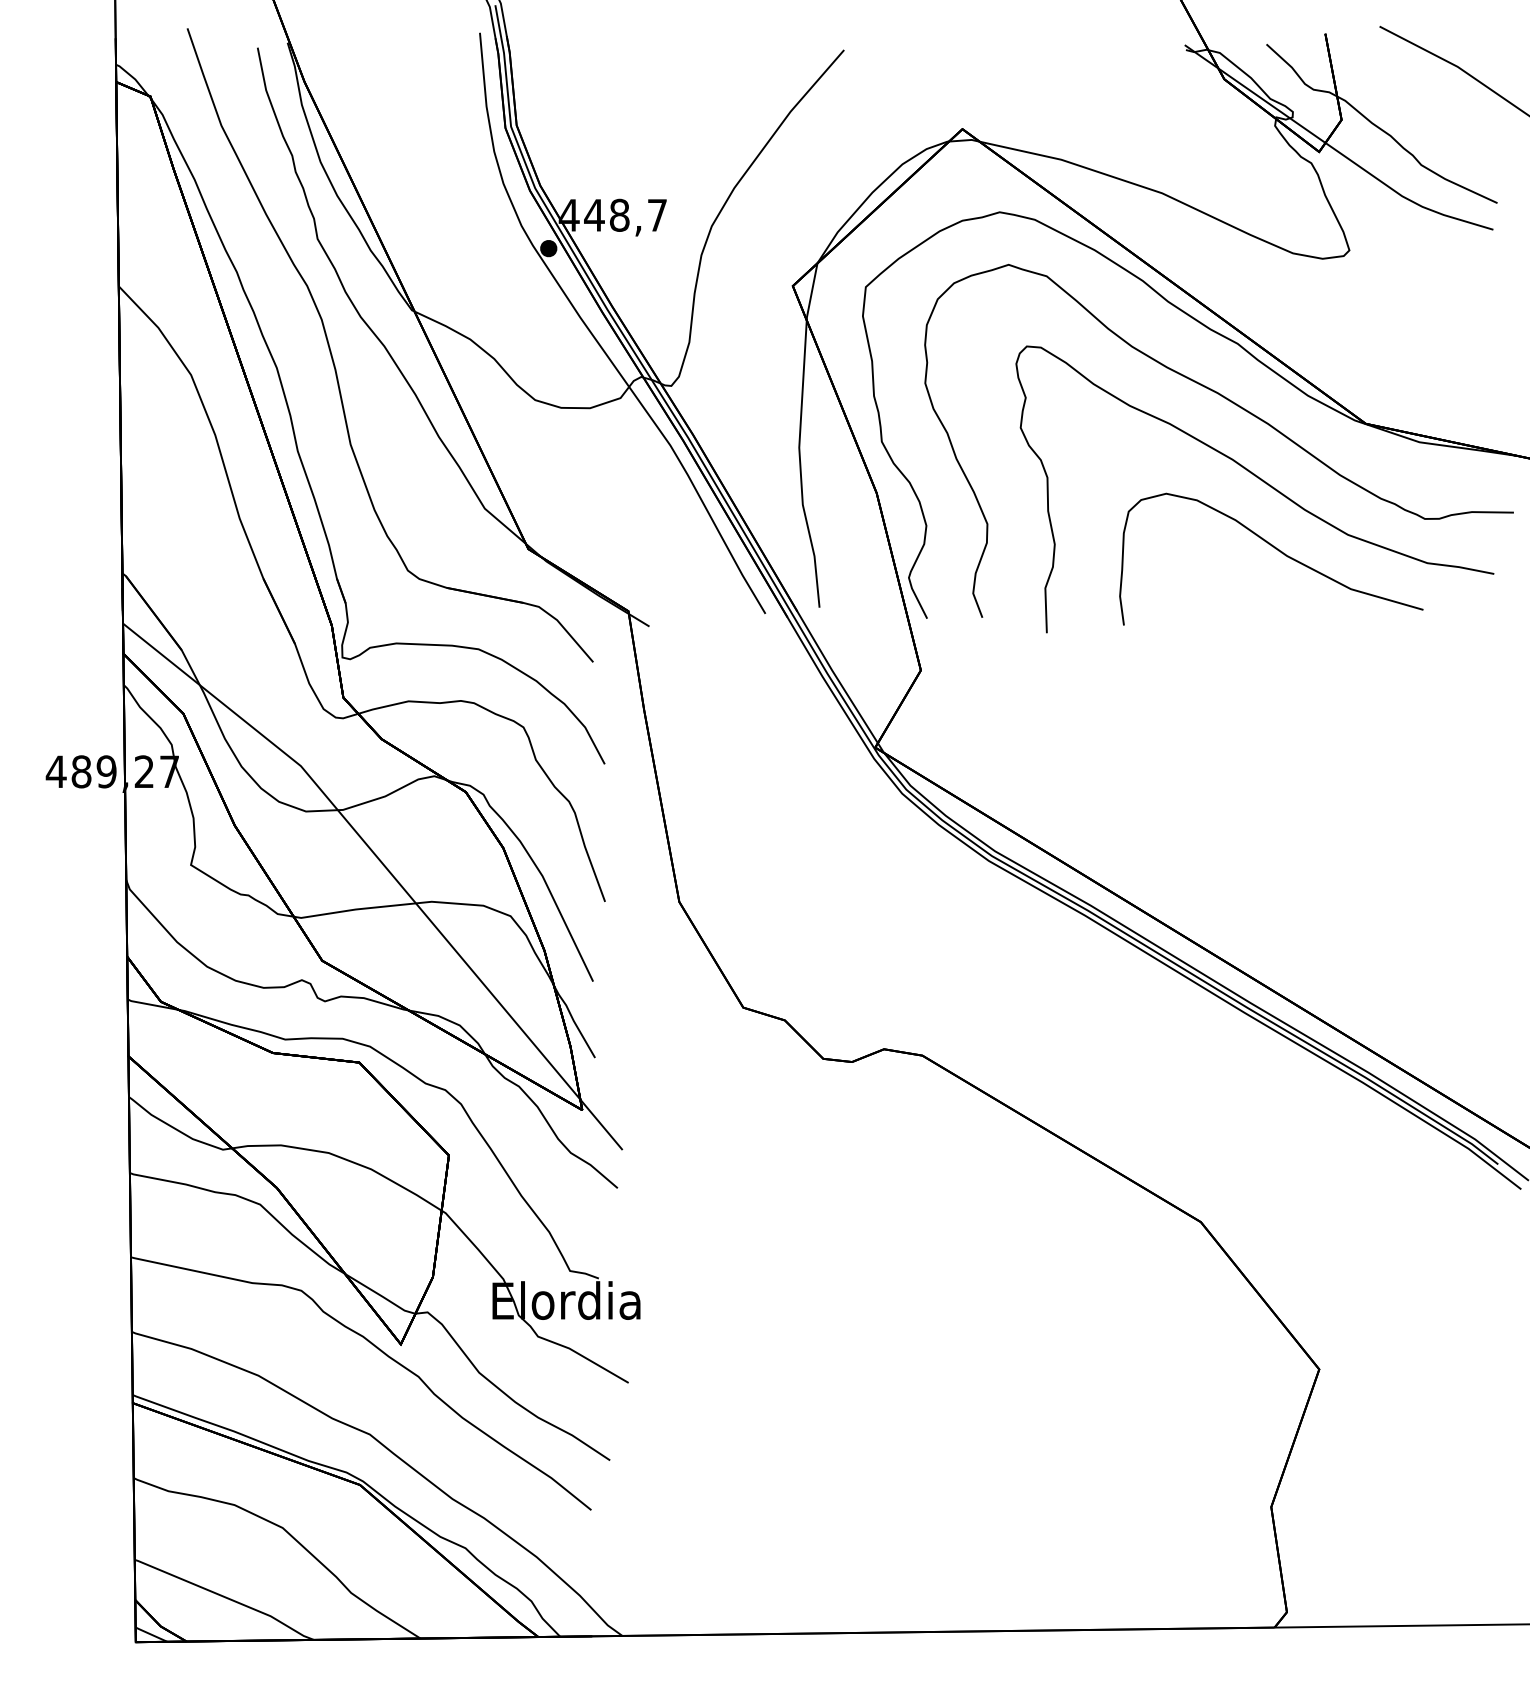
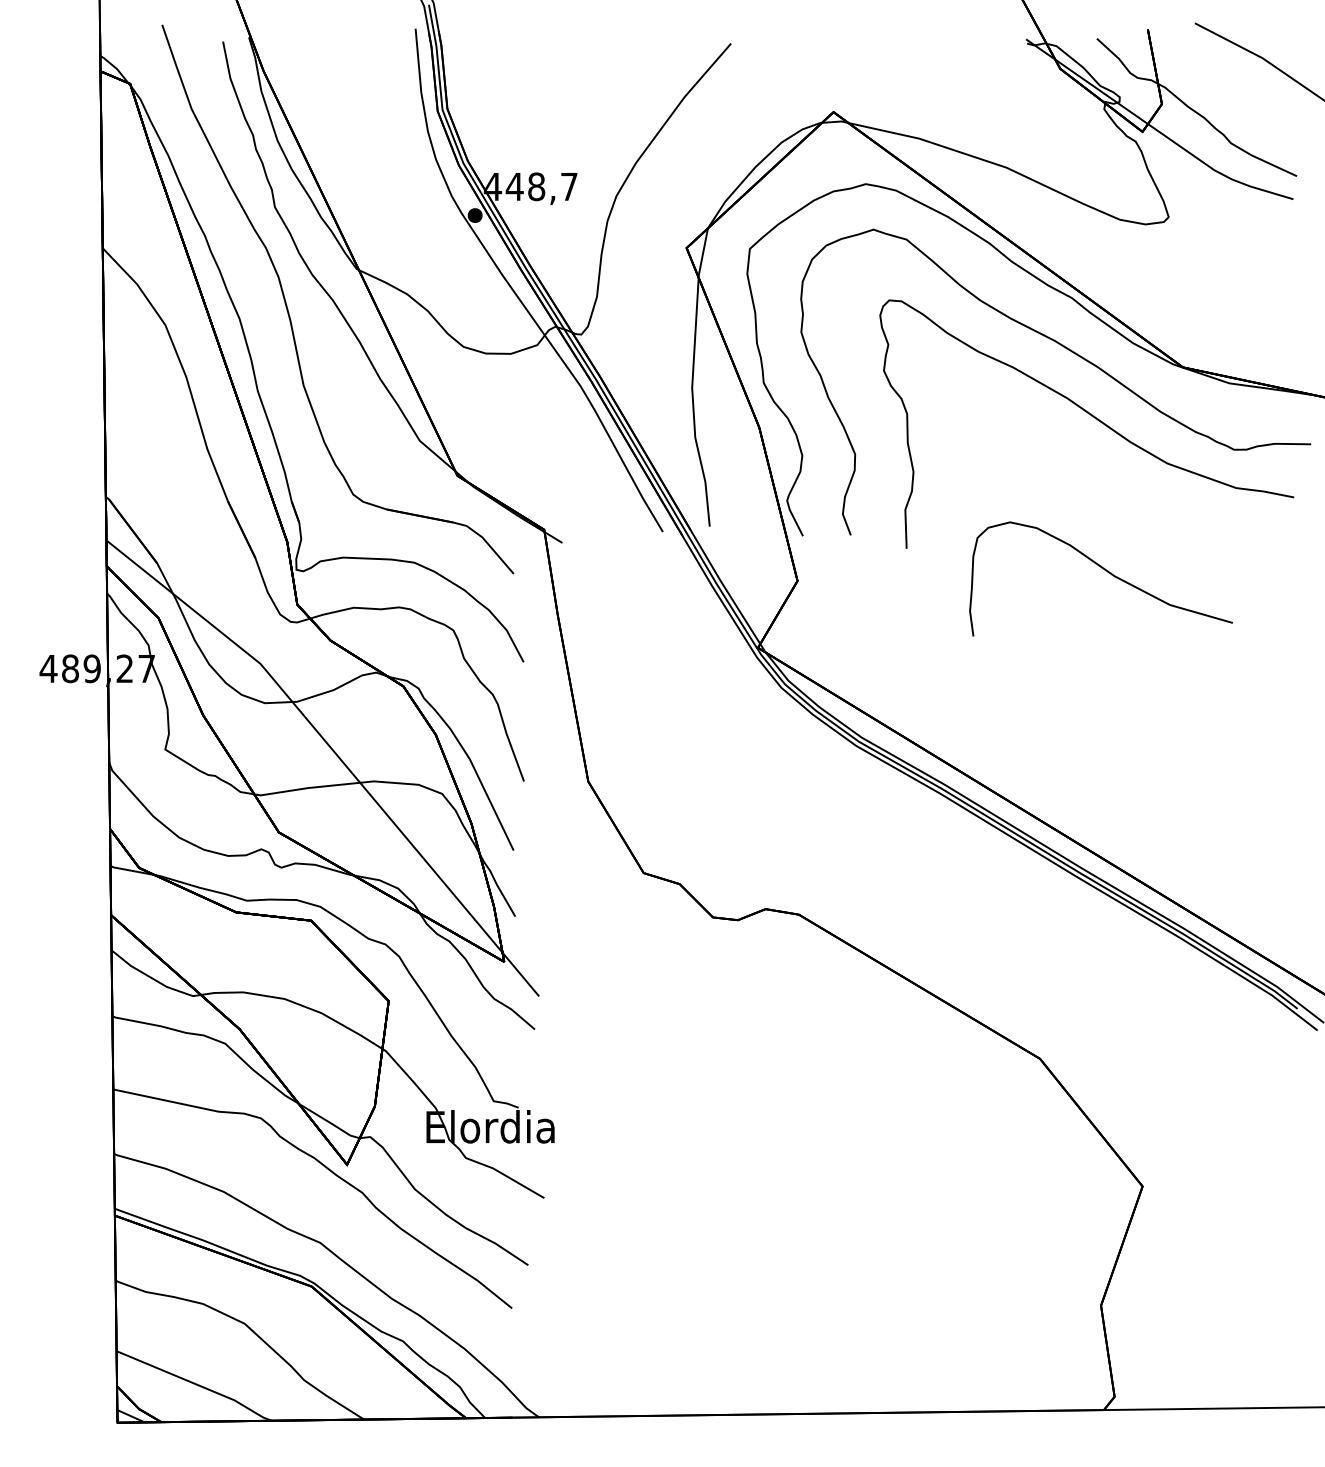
curve: (1275, 549) -> (1104, 570), moved

